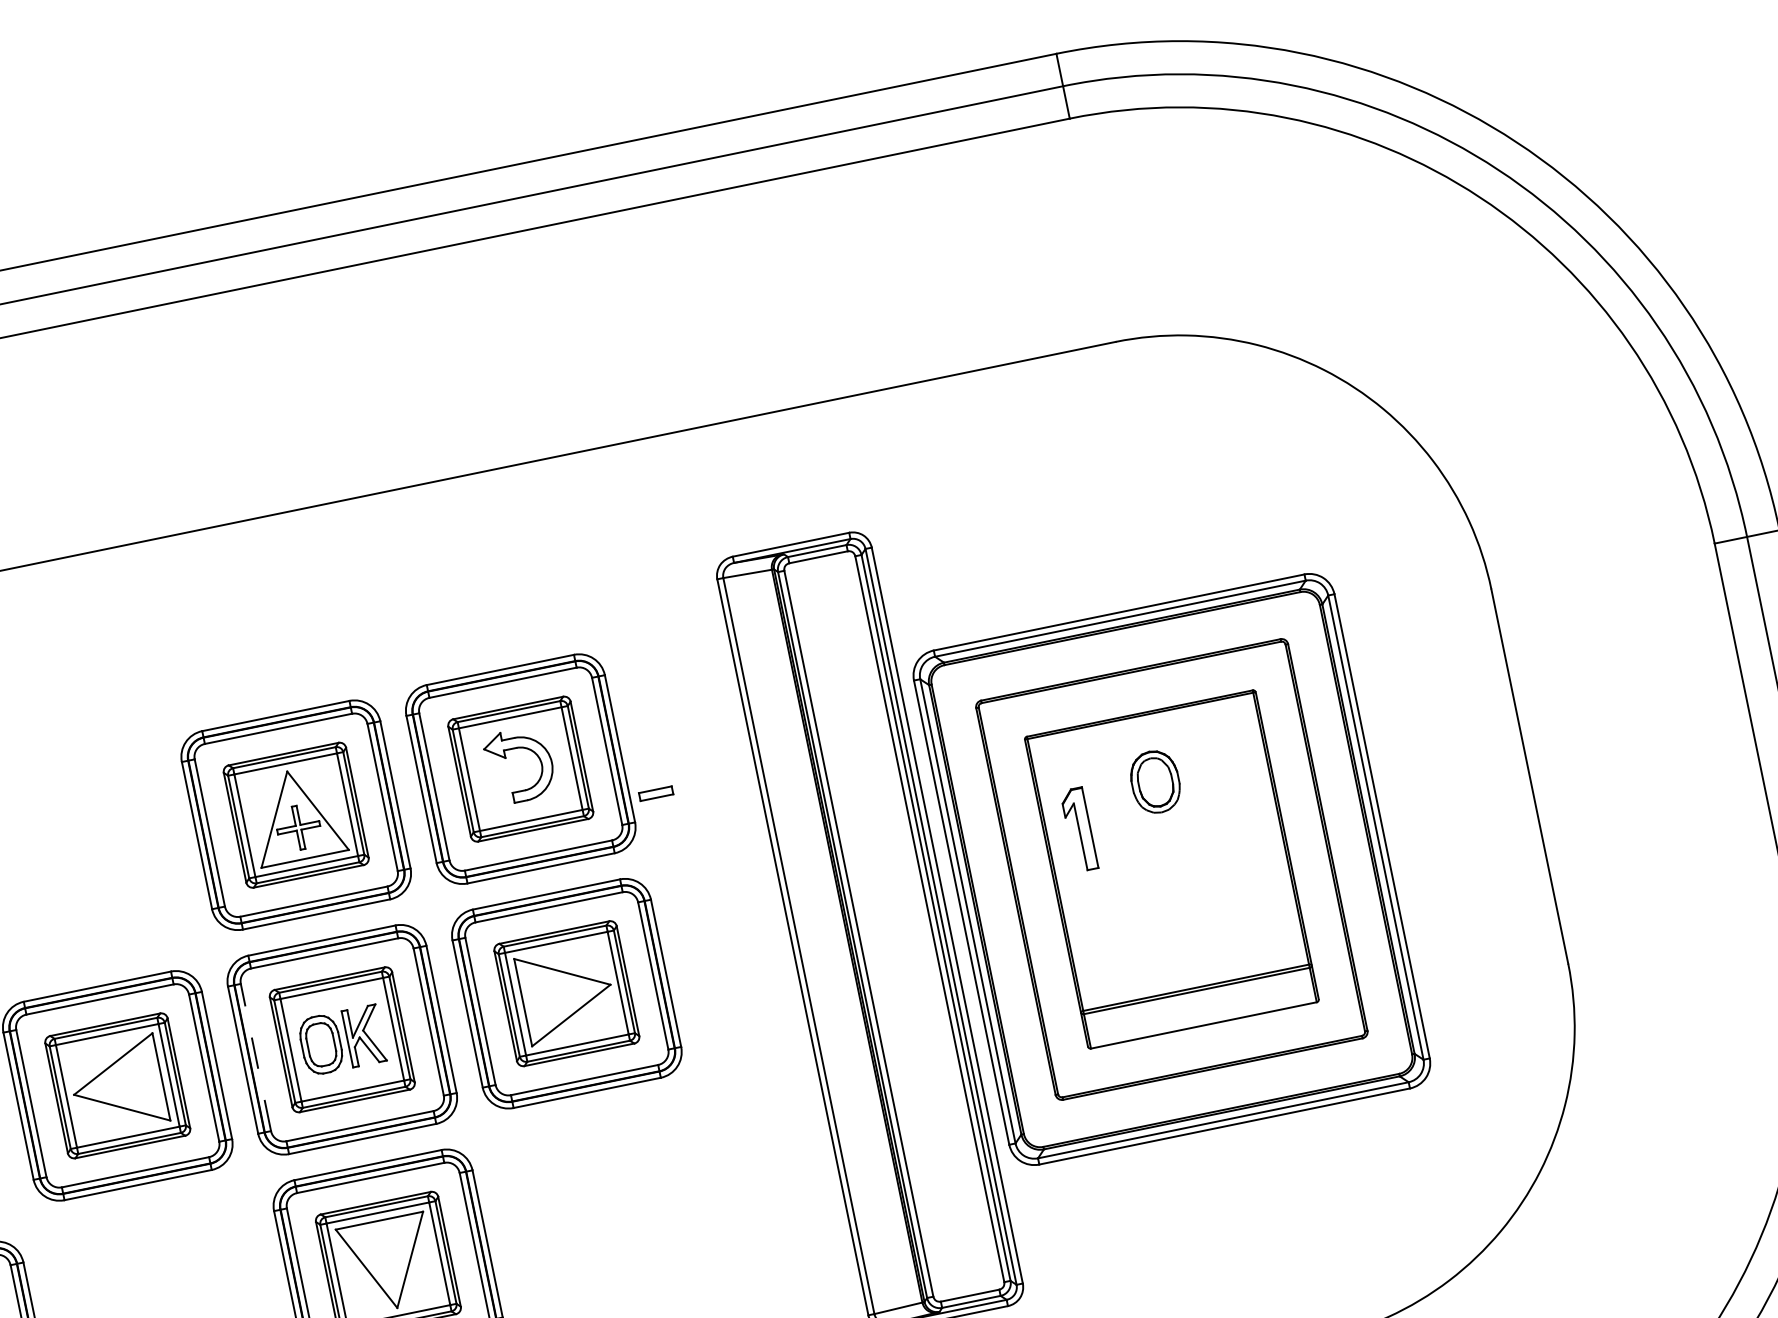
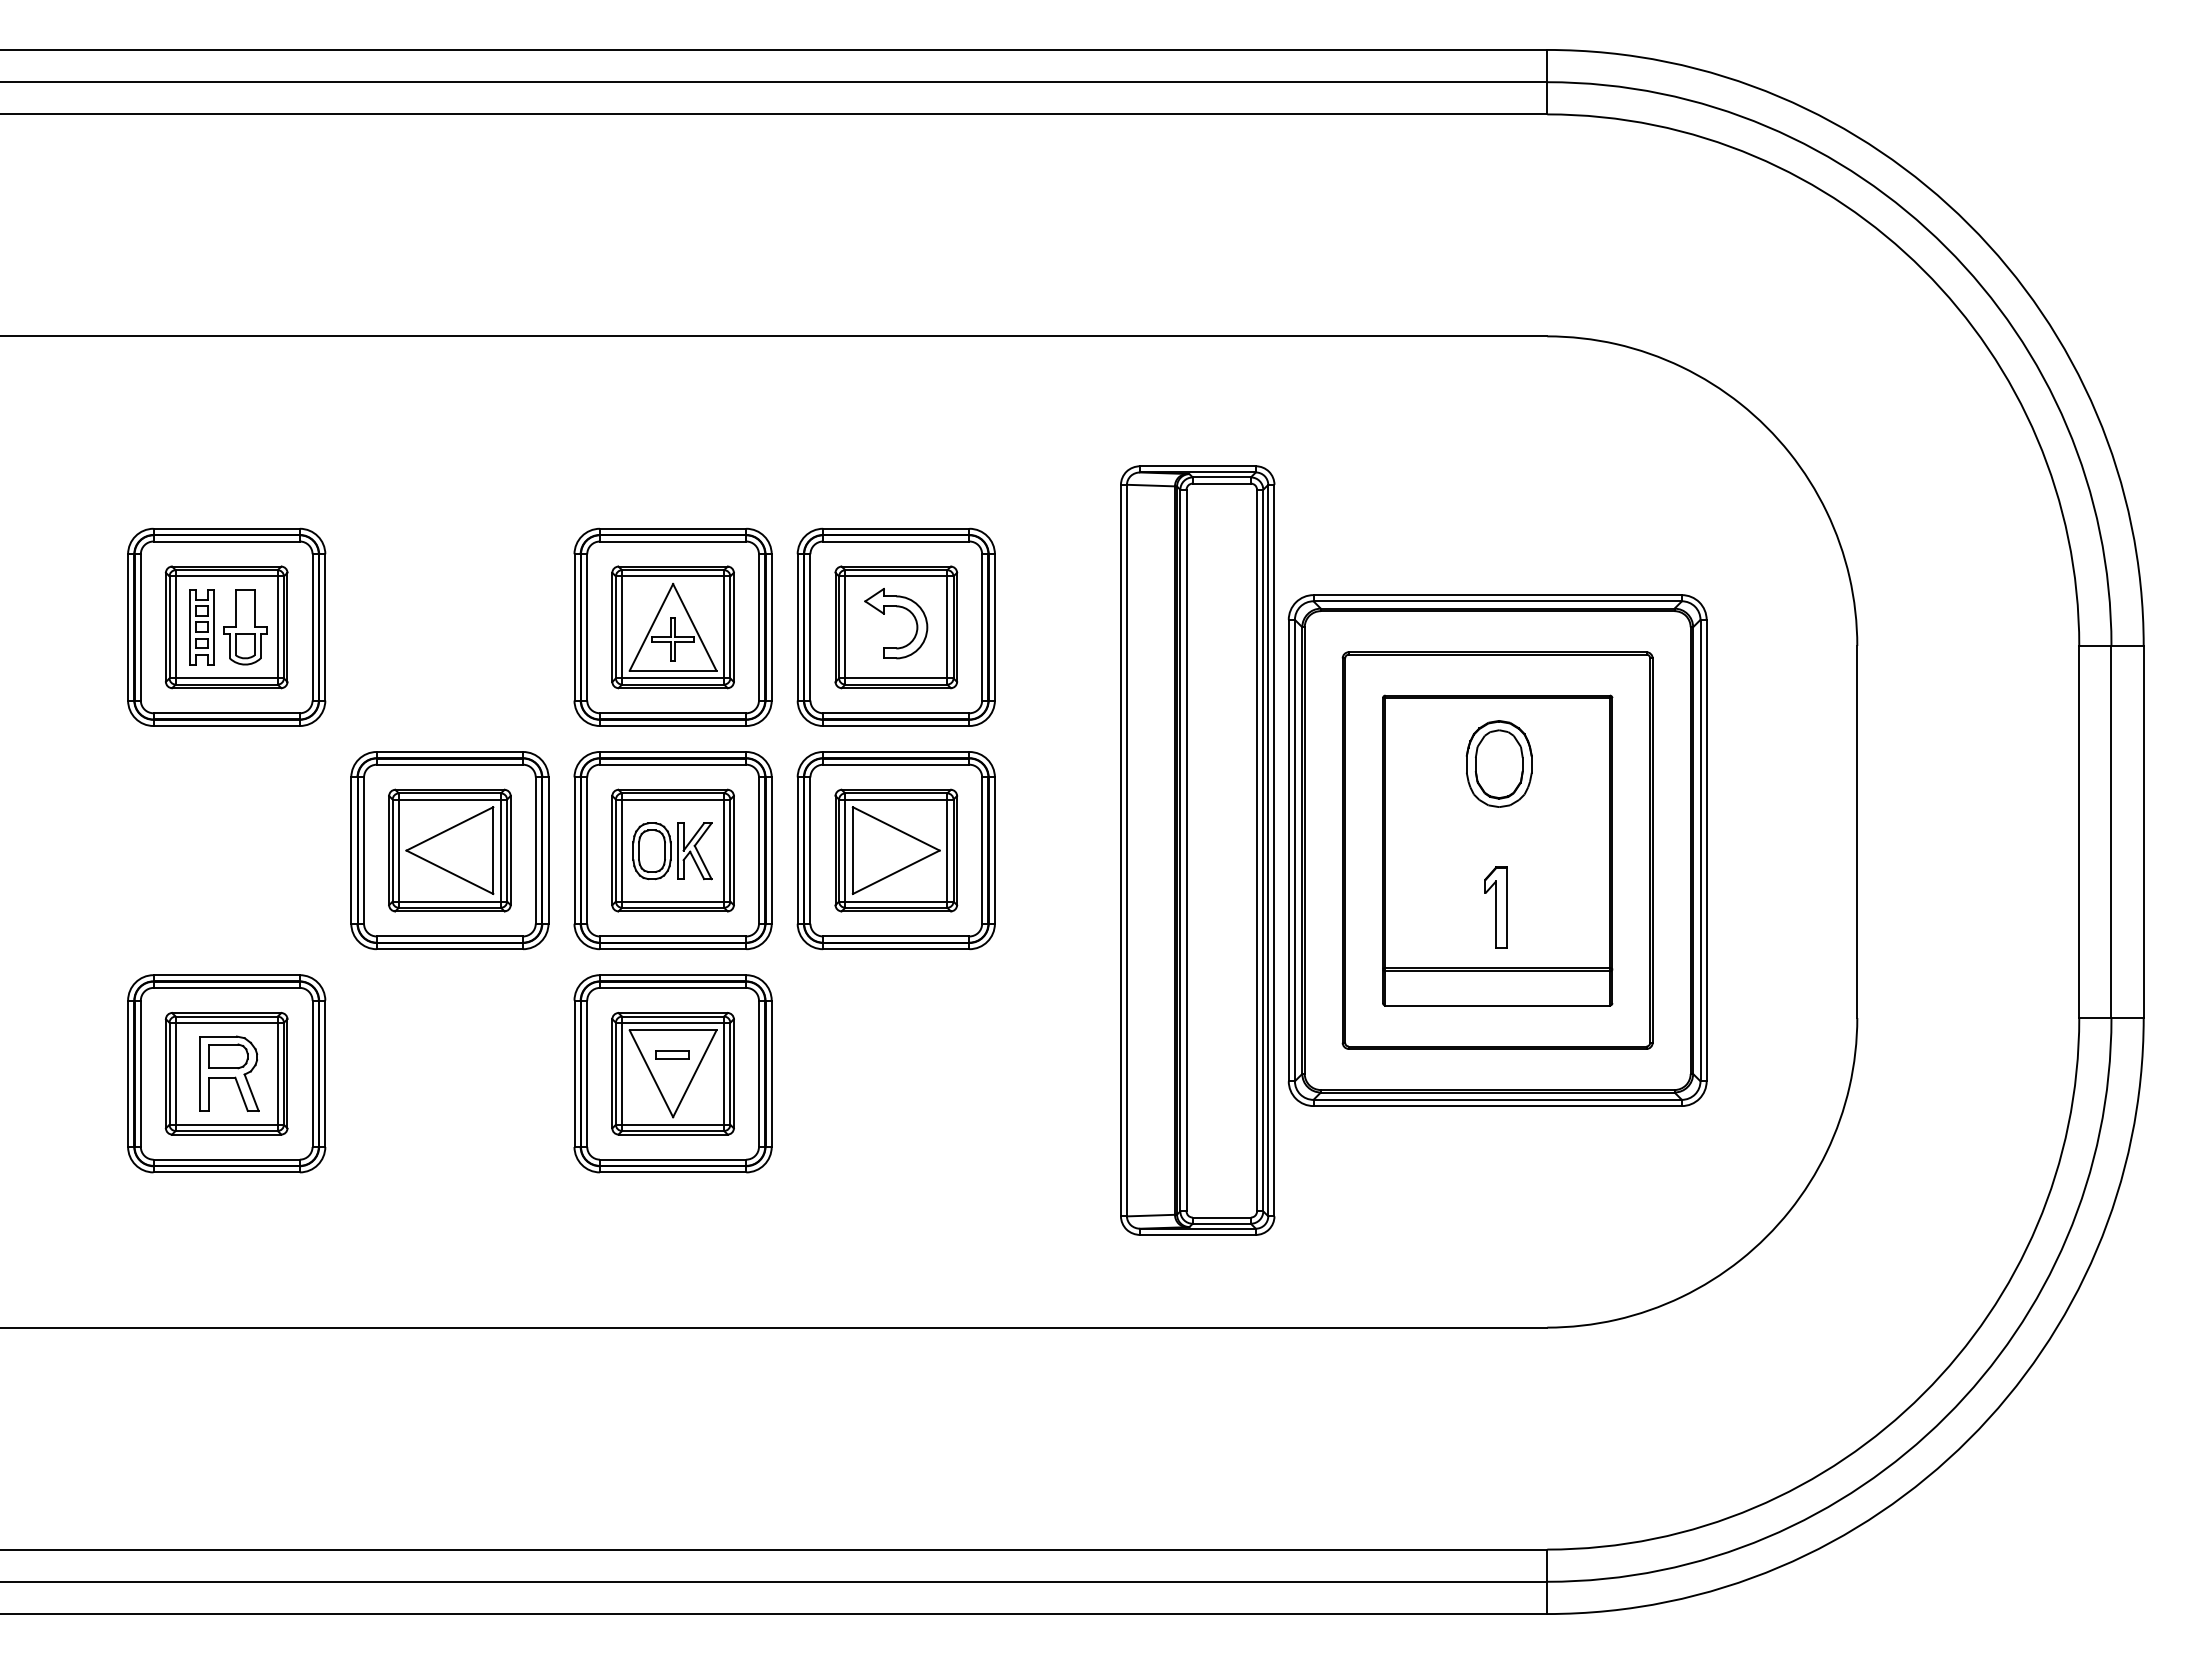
part: (1154, 781) -> (1498, 763), size x1.43
part: (655, 792) -> (672, 1054), moved
part: (1078, 829) -> (1495, 907), moved
line: (256, 1057) -> (587, 850), dashed -> solid

